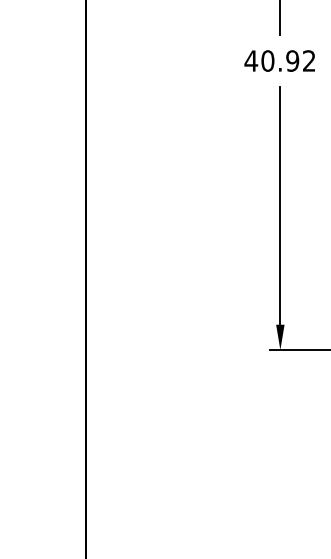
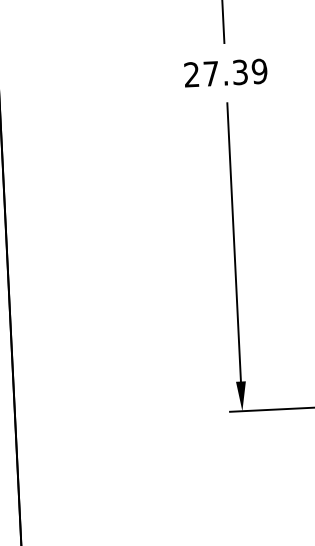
text: (279, 60) -> (224, 72), 40.92 -> 27.39

